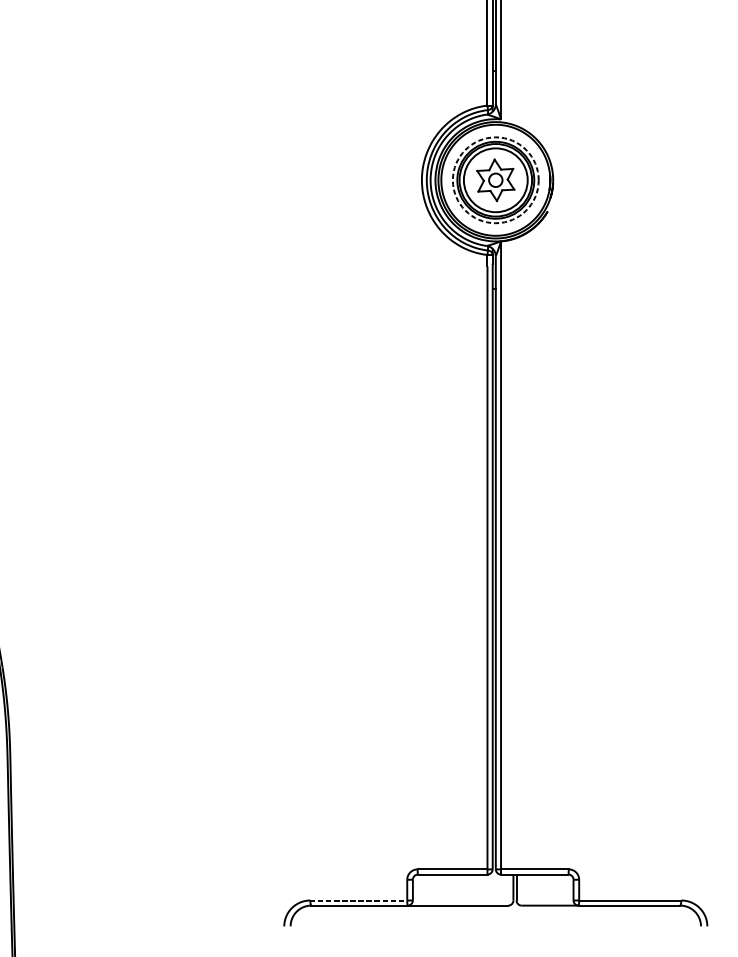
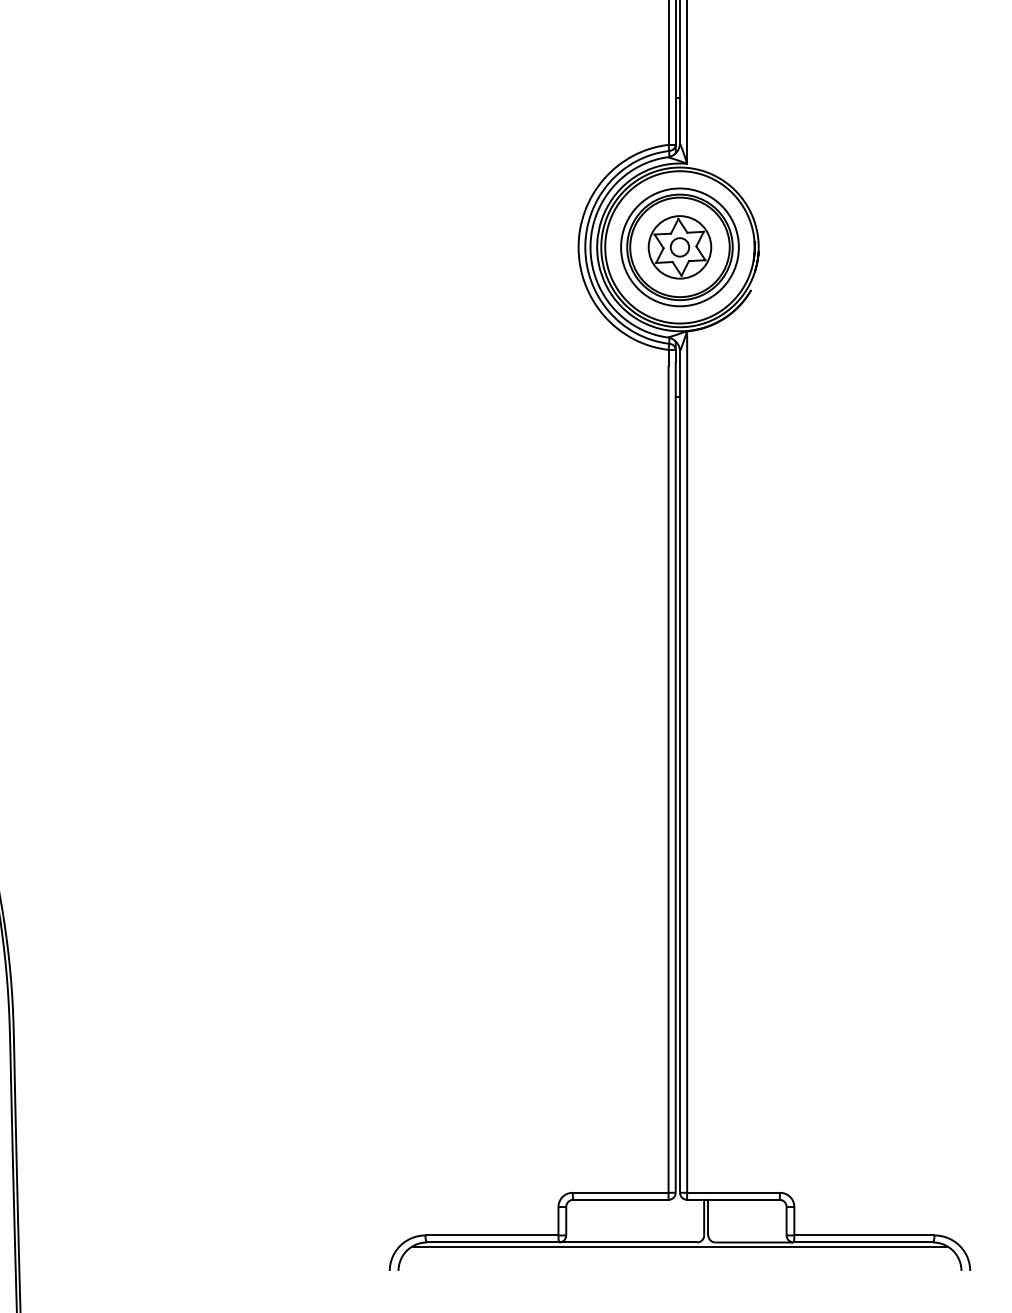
circle: (495, 180) -> (679, 247), dashed -> solid
circle: (495, 180) -> (679, 247), size x0.71
line: (359, 900) -> (492, 1235), dashed -> solid
line: (495, 908) -> (679, 1246), added

